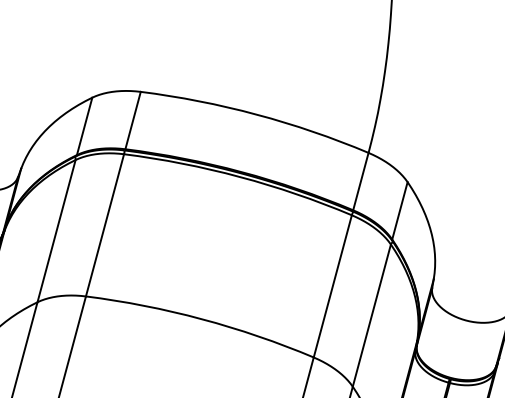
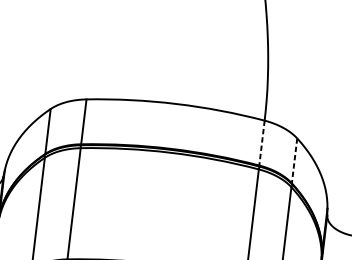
line: (360, 181) -> (261, 143), solid -> dashed
line: (399, 210) -> (294, 160), solid -> dashed

